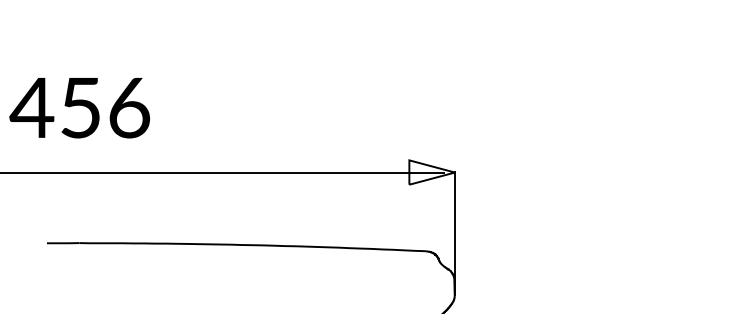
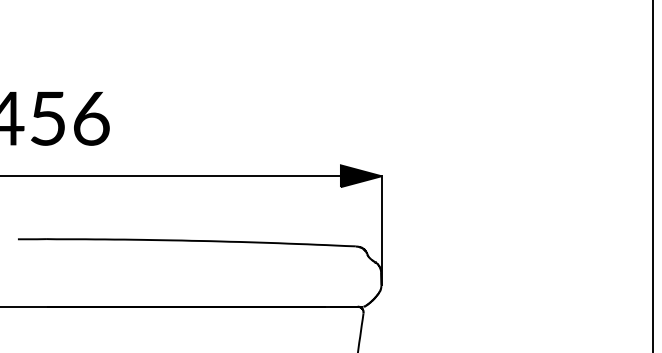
fill: (431, 172) -> (360, 176), added

